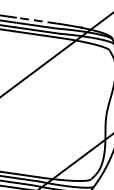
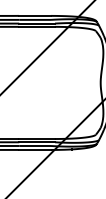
line: (36, 20) -> (34, 15), dashed -> solid

